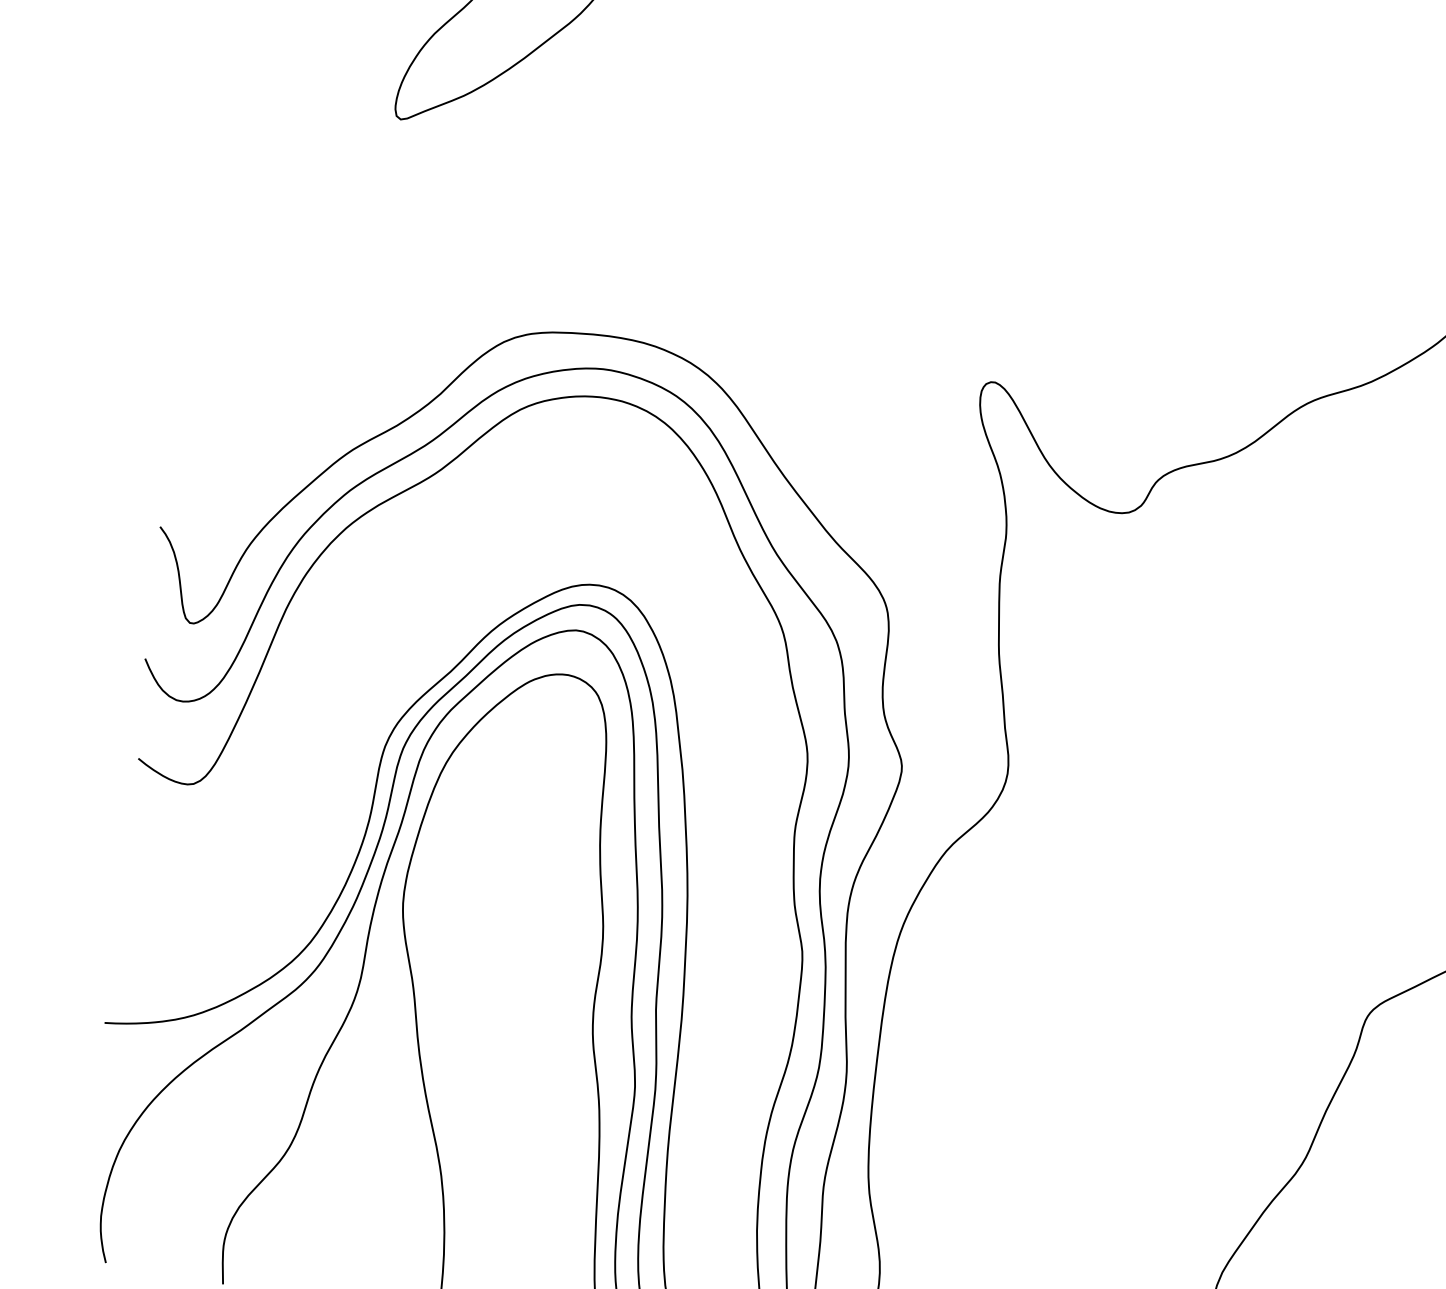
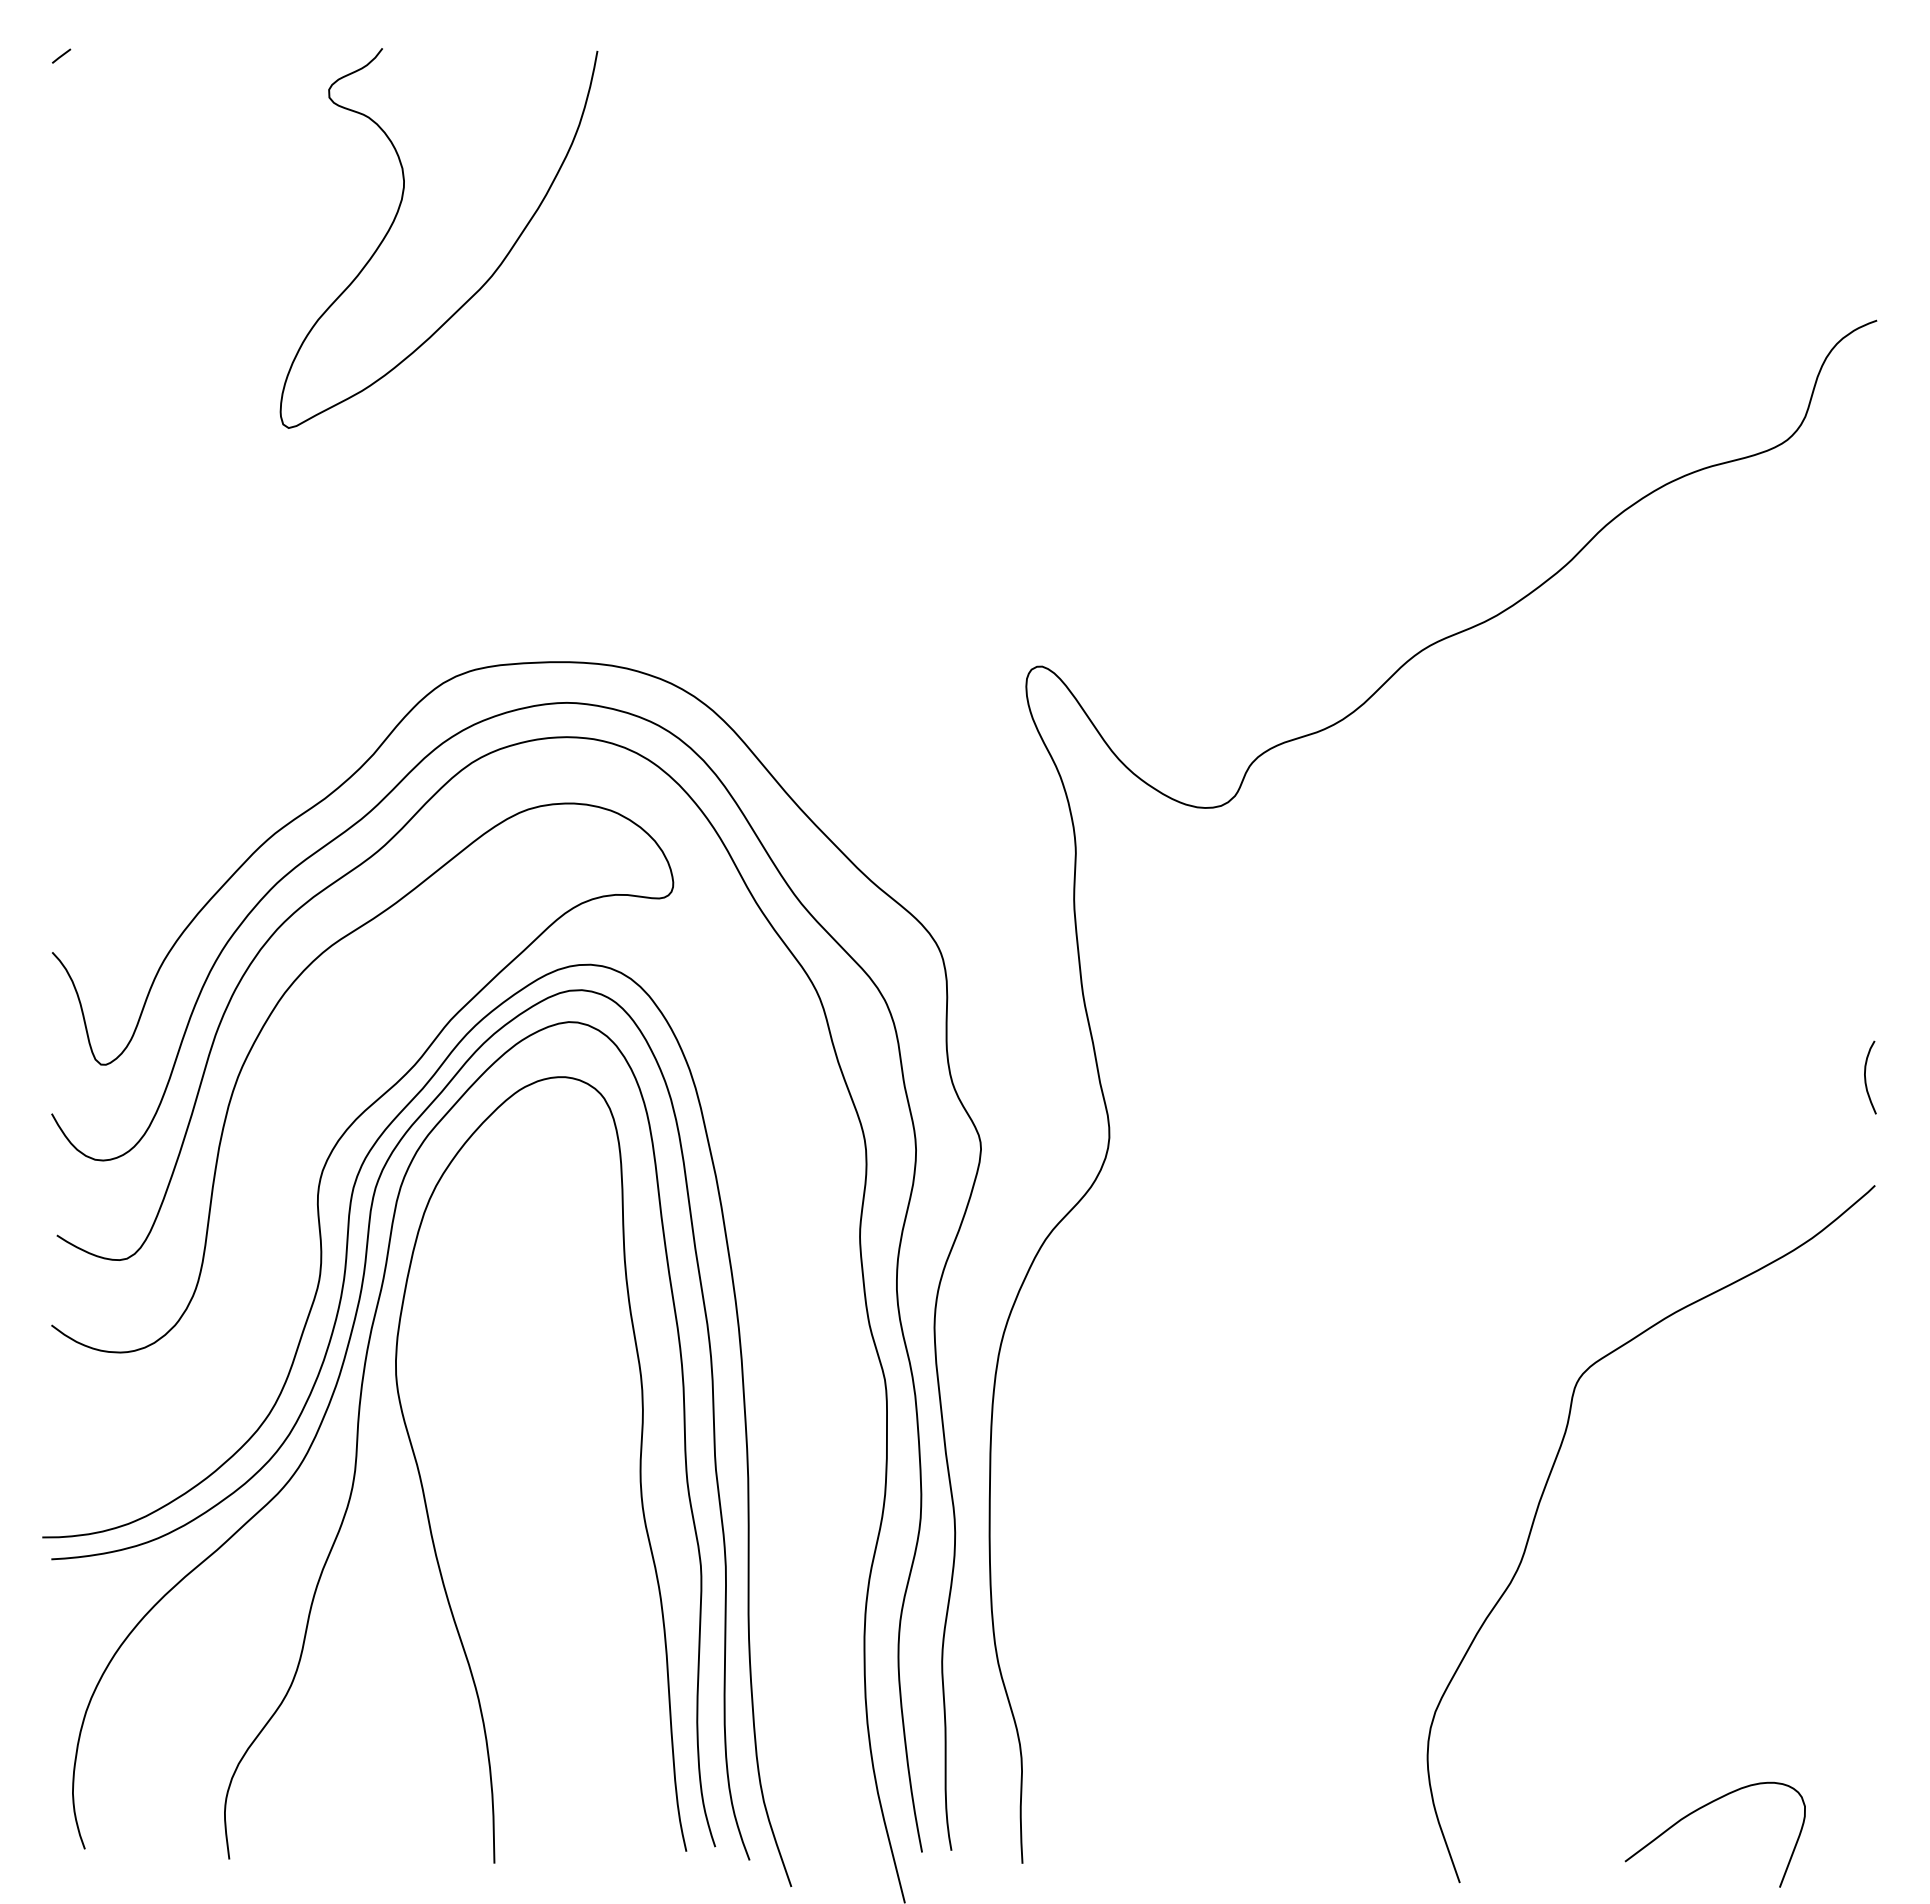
curve: (369, 718) -> (330, 1156), added

